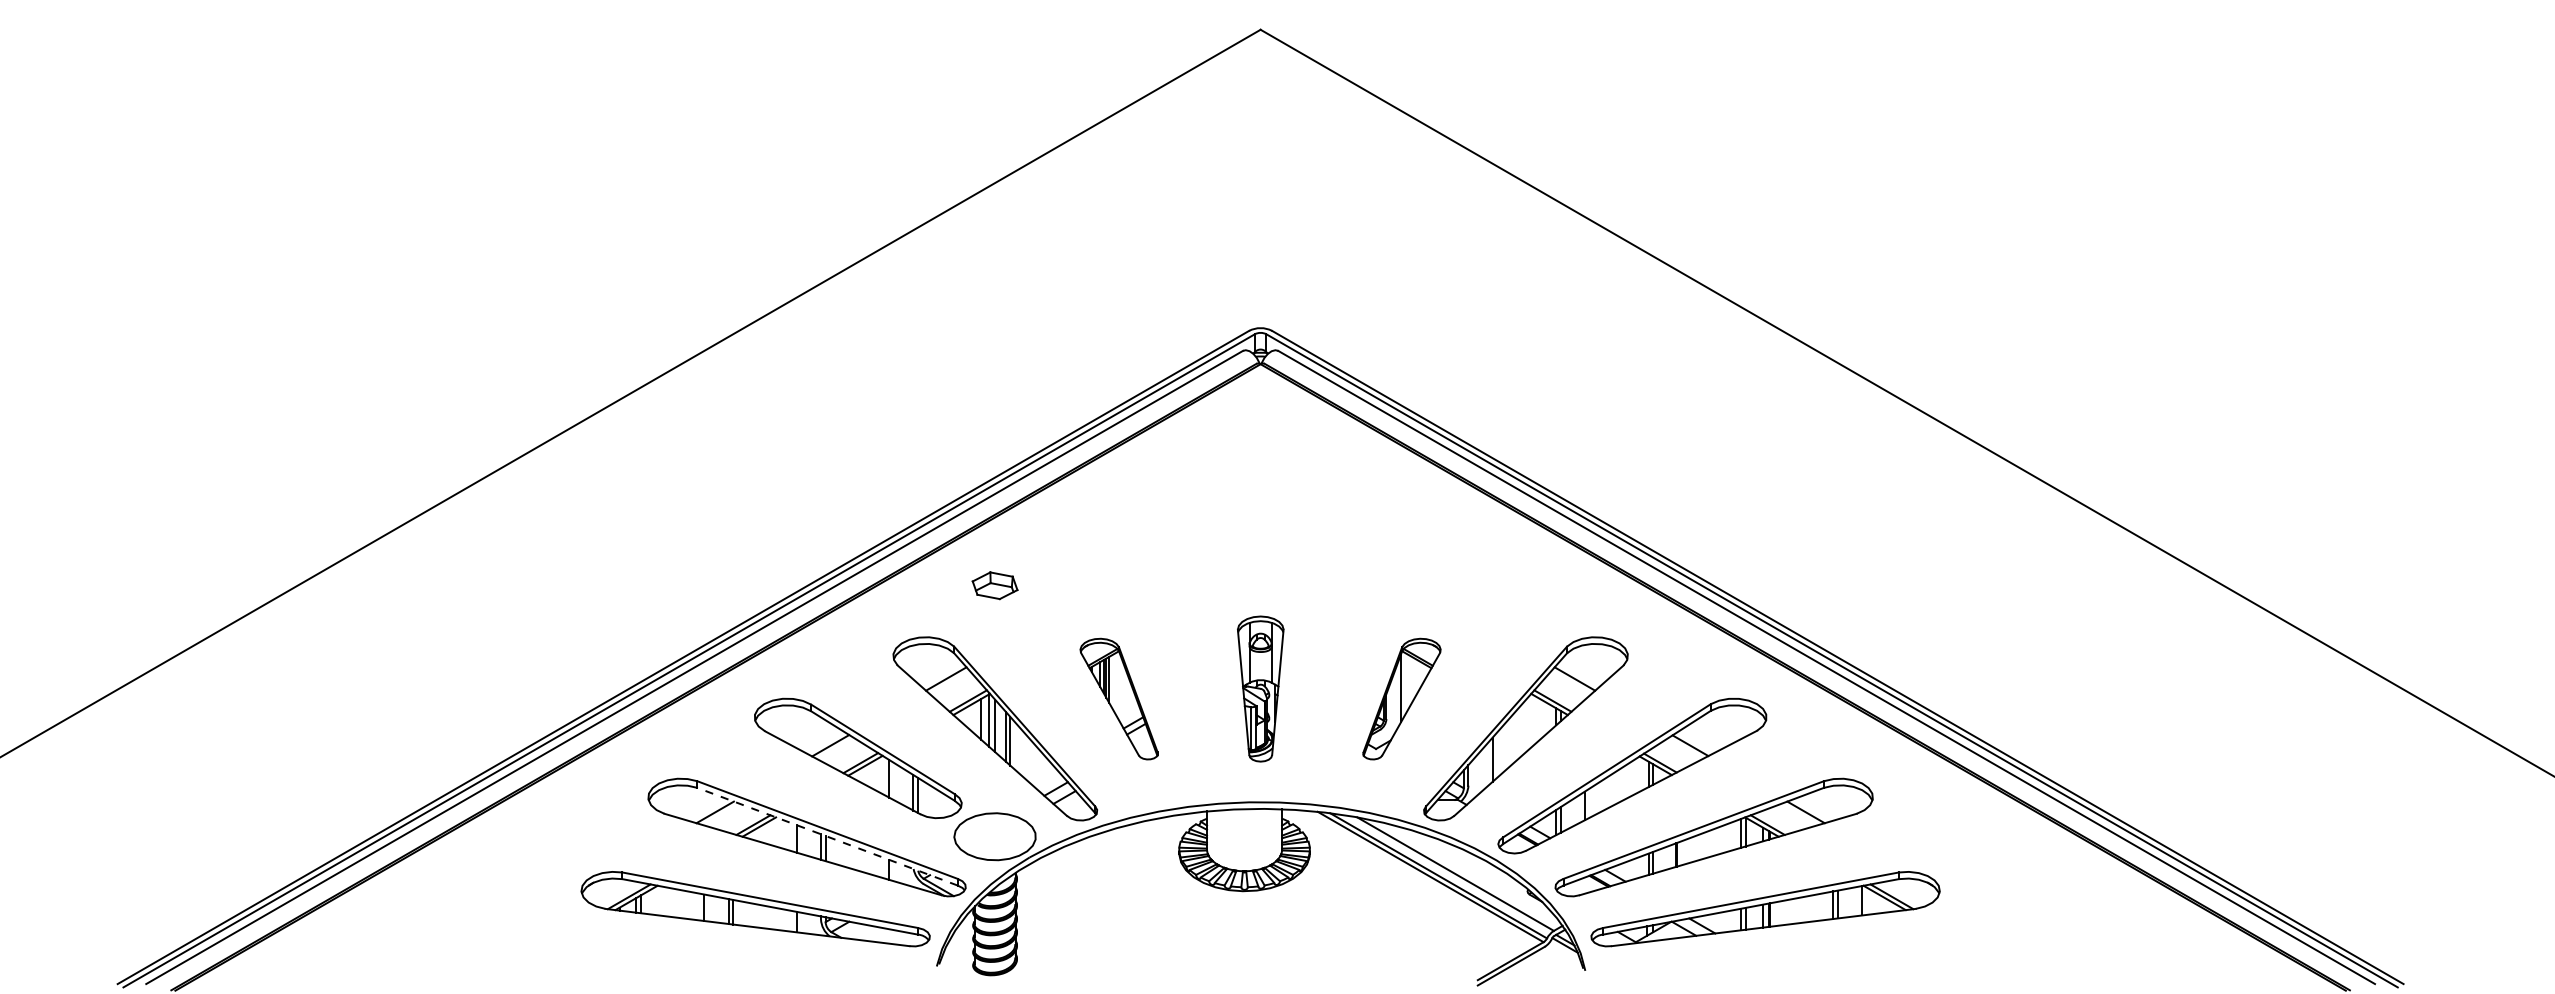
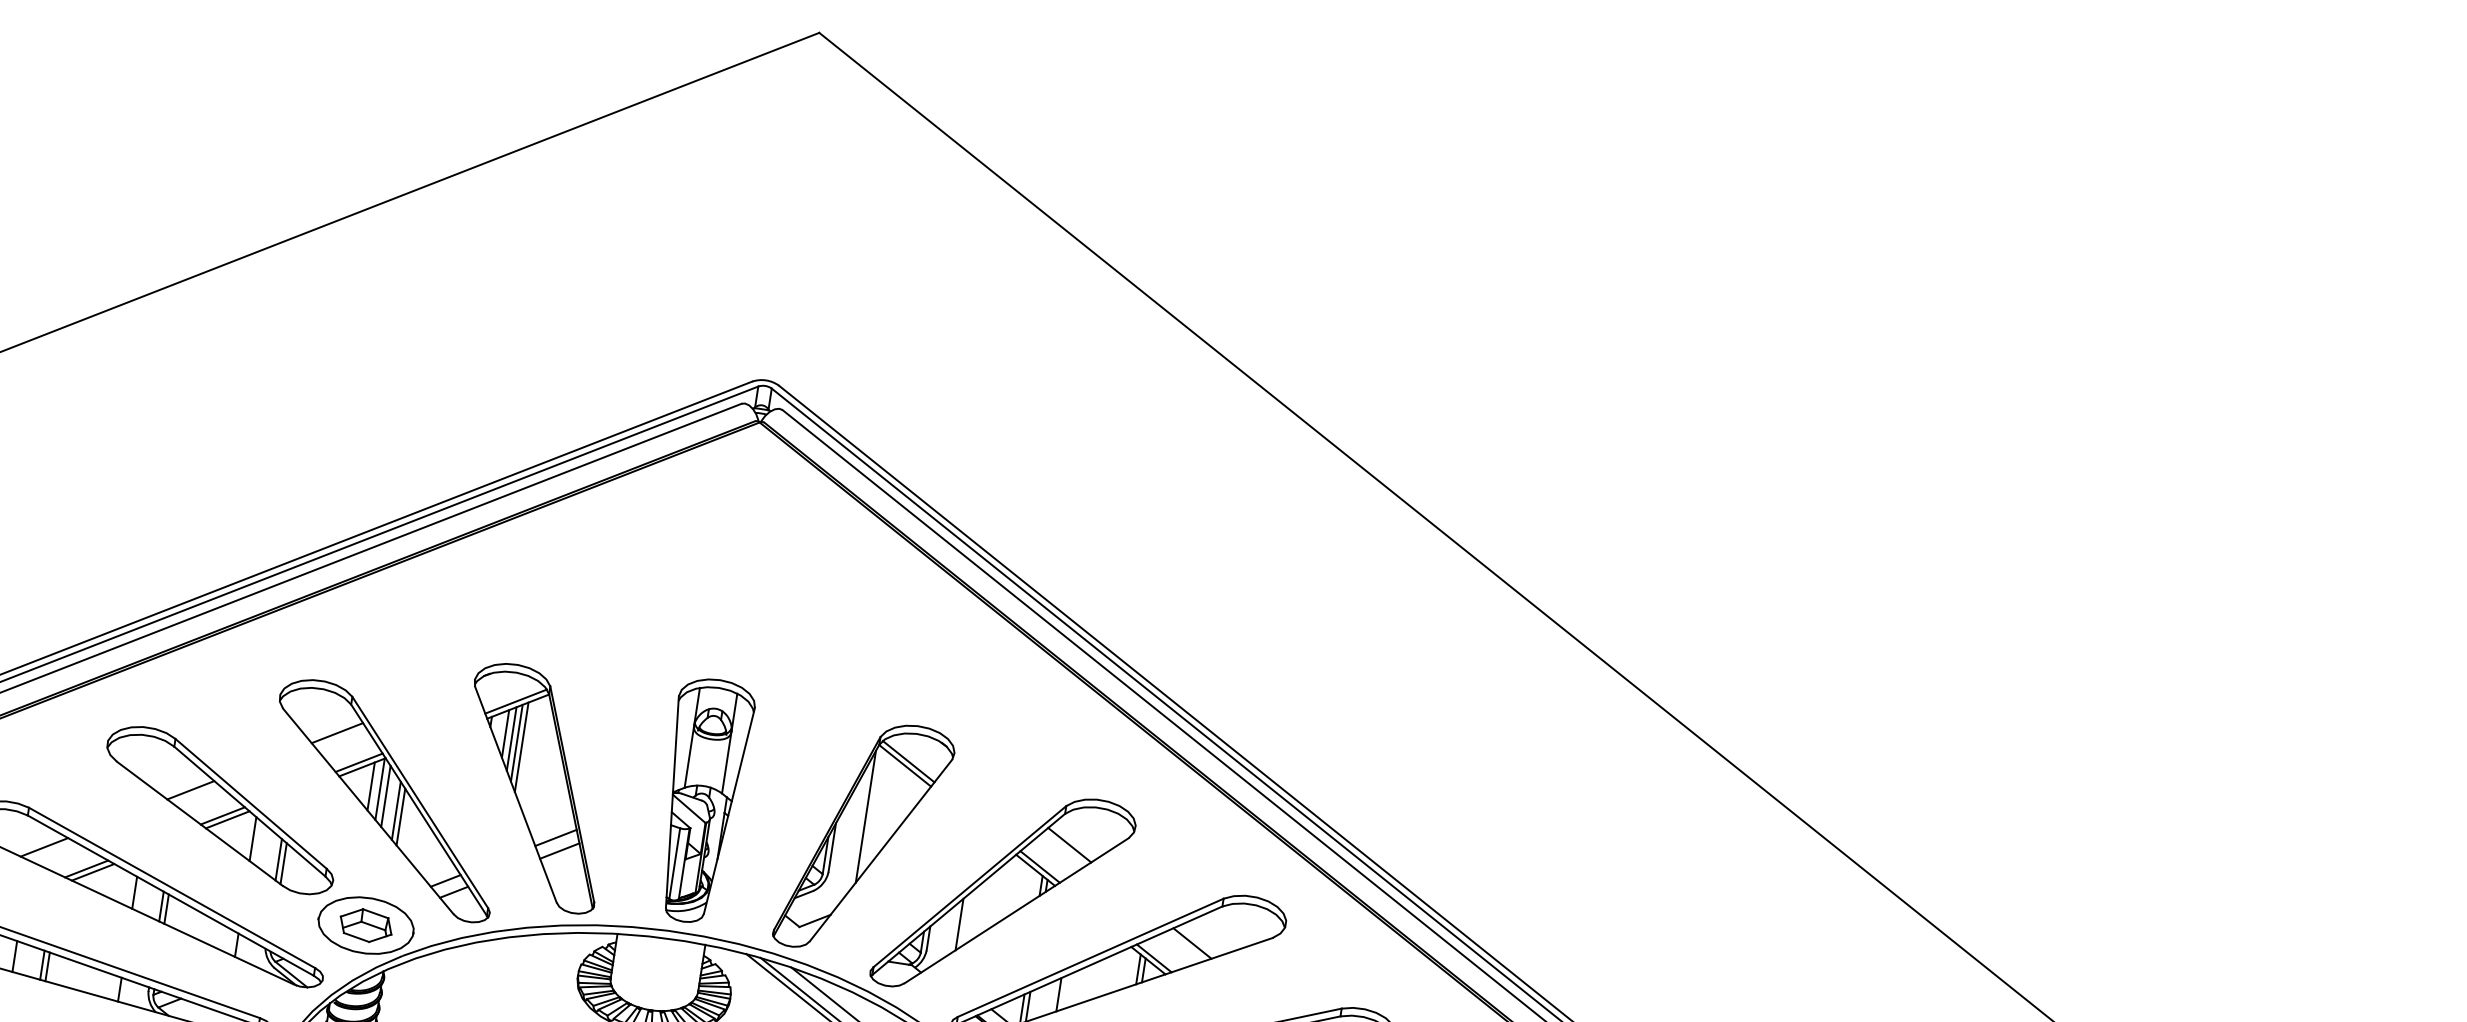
part: (994, 585) -> (365, 925), moved
part: (1260, 688) -> (701, 800), size x1.43
part: (1118, 698) -> (534, 786), size x1.67
part: (1401, 698) -> (864, 837), size x1.67
line: (827, 836) -> (170, 895), dashed -> solid

